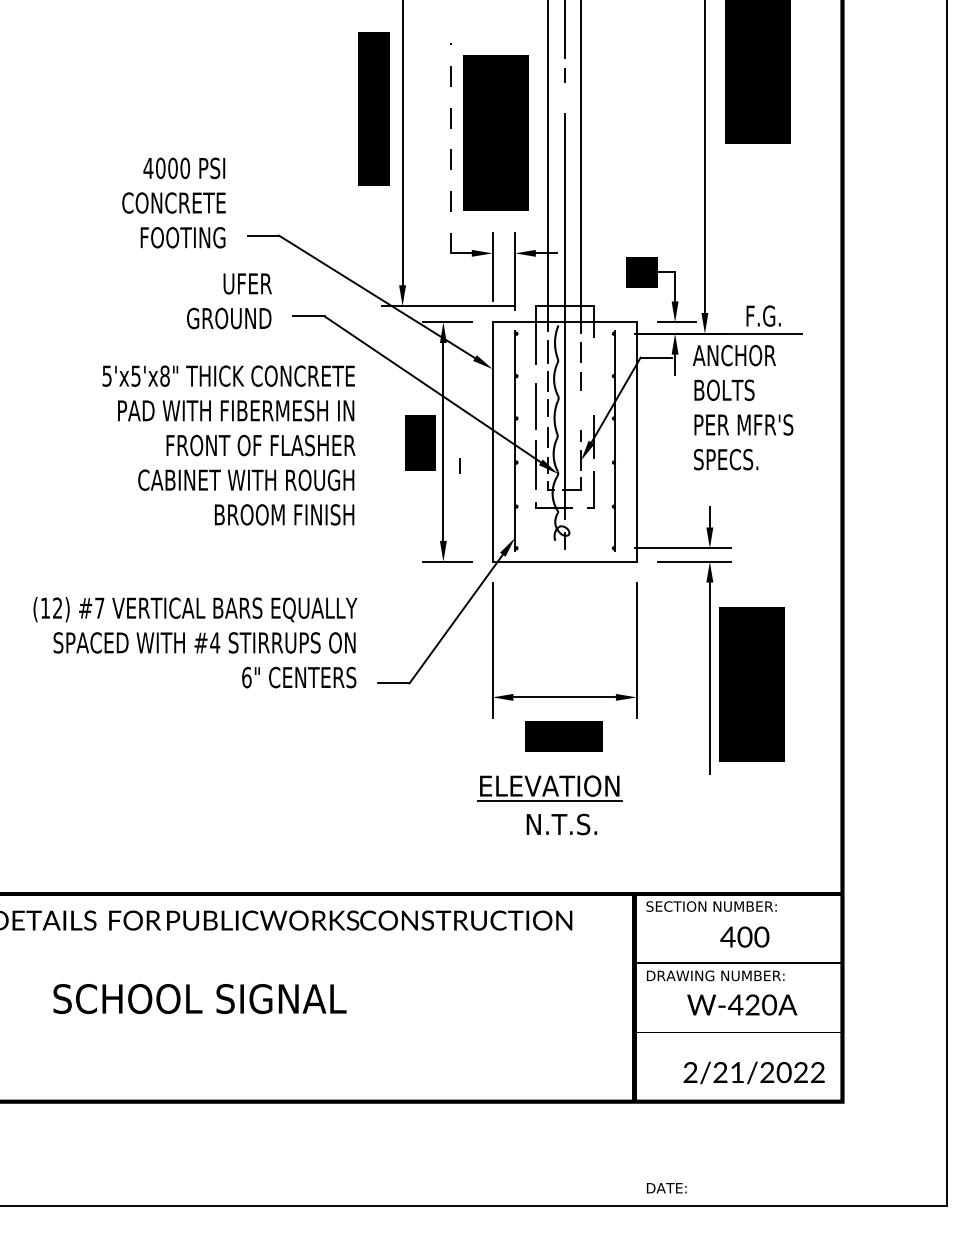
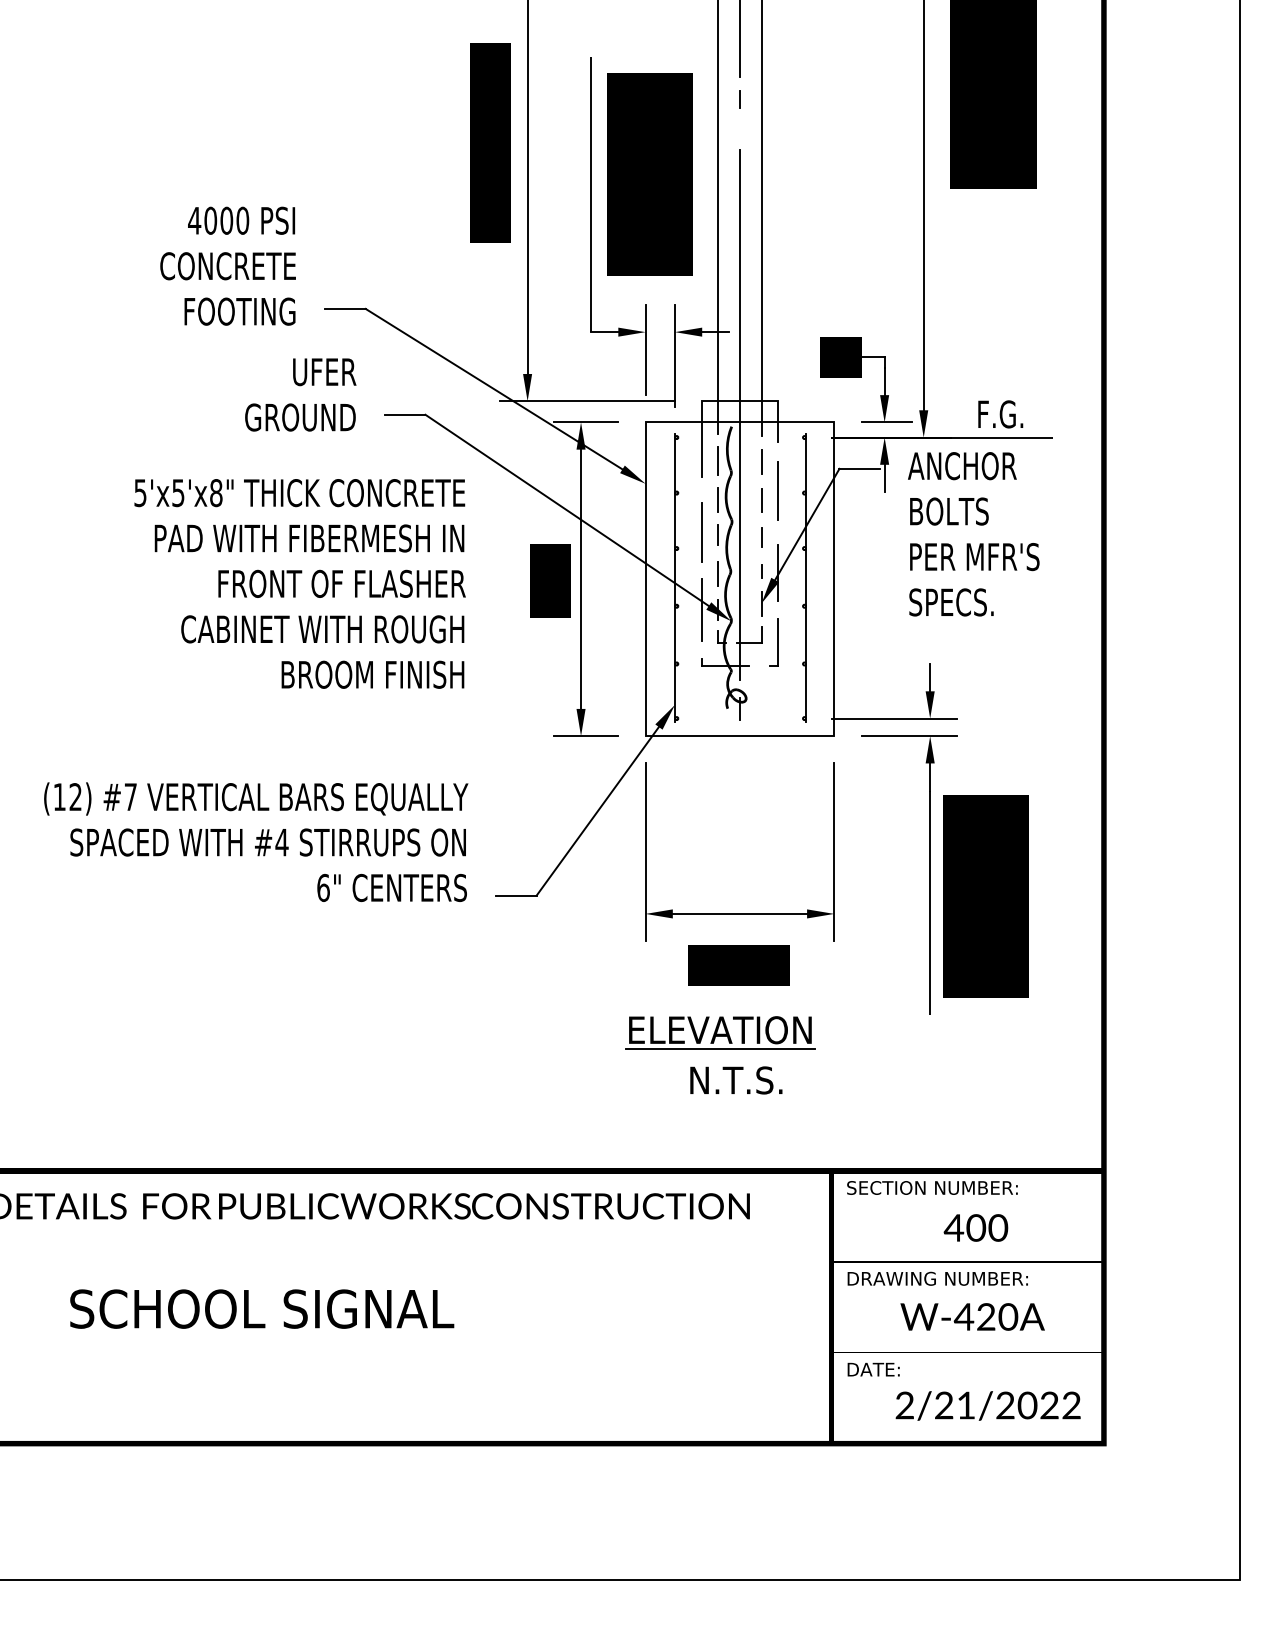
line: (451, 148) -> (591, 194), dashed -> solid
line: (593, 374) -> (777, 490), added
line: (459, 465) -> (760, 536), moved
text: (666, 1188) -> (873, 1370), moved

